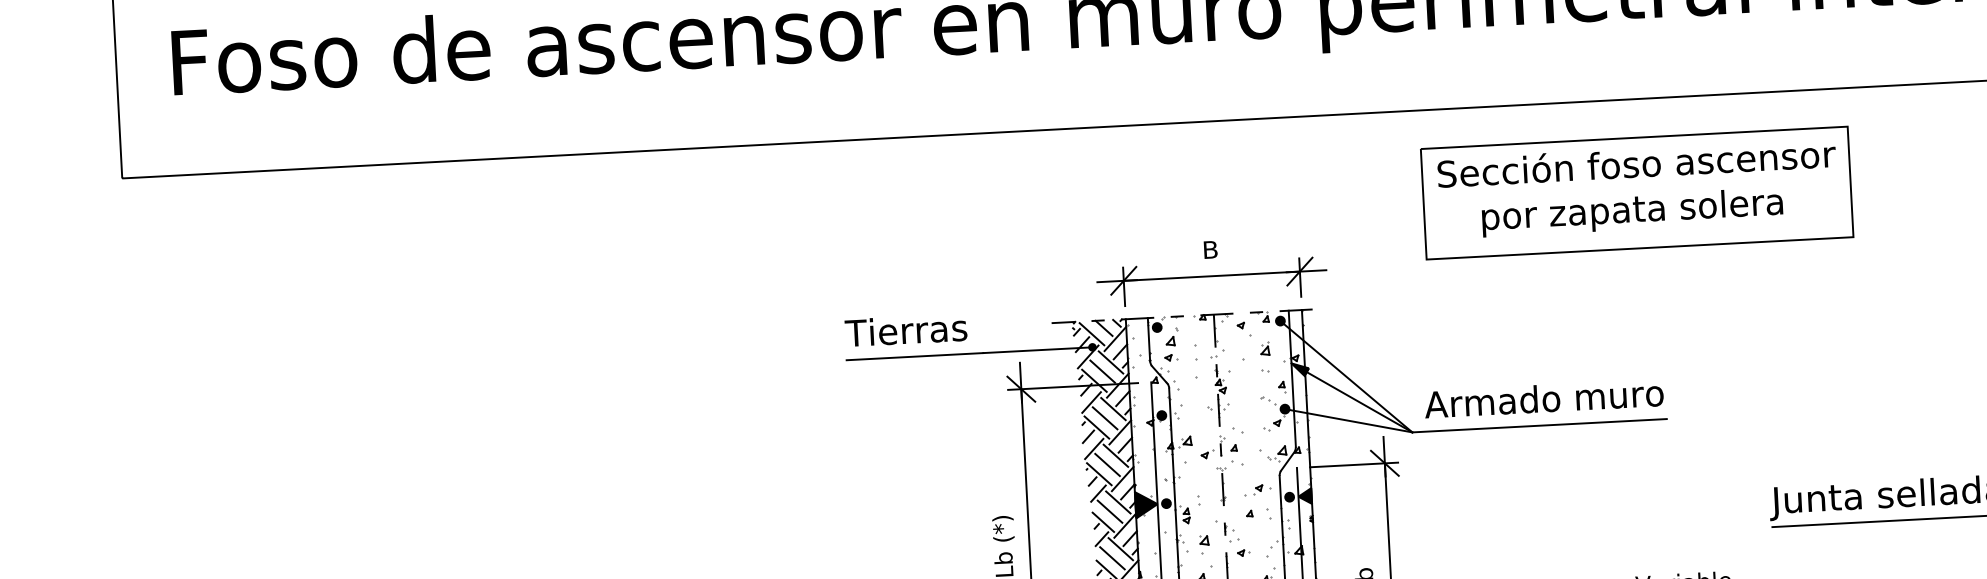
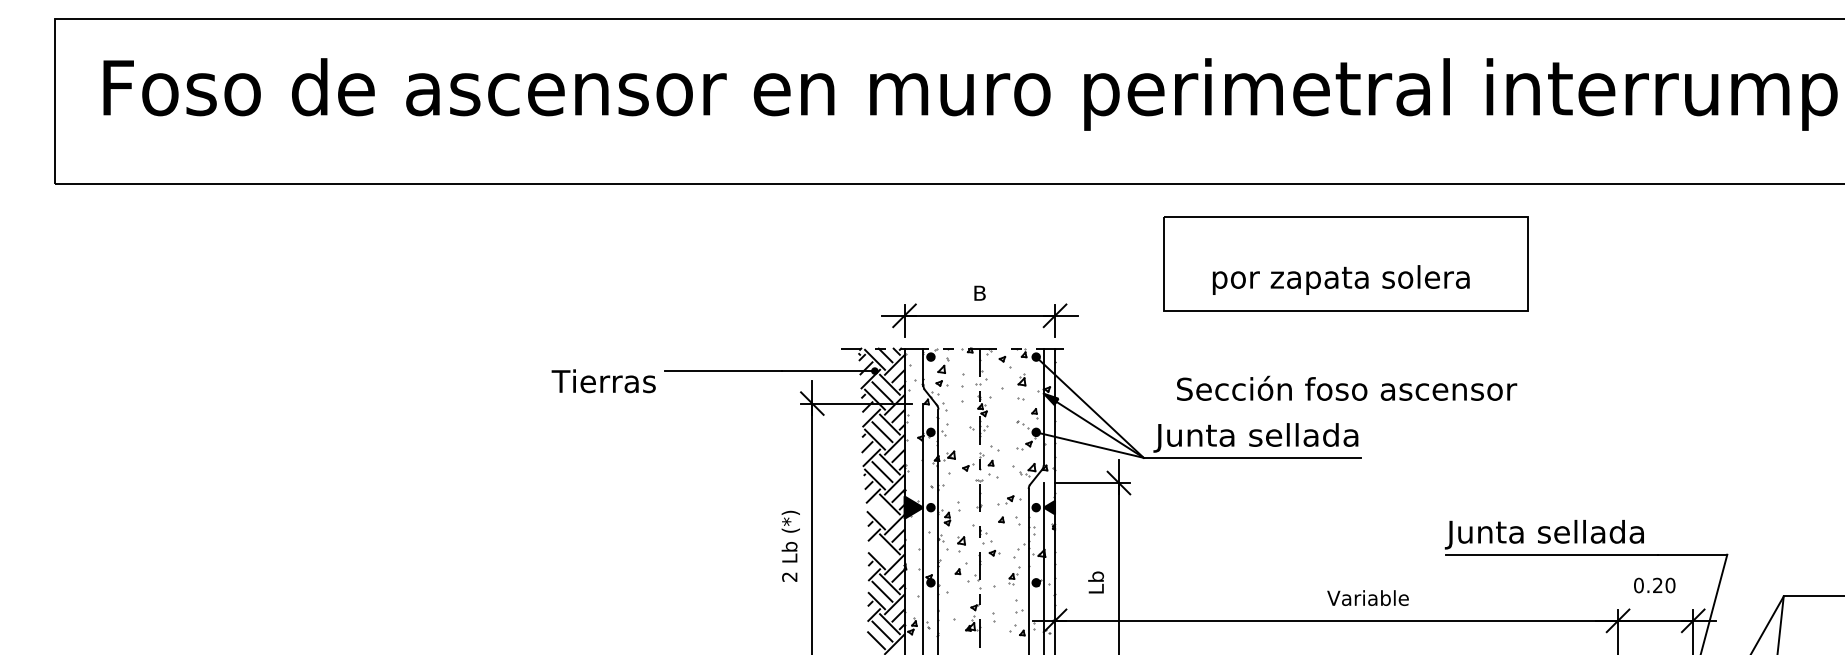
text: (1637, 162) -> (1347, 387), moved
text: (905, 330) -> (603, 381), moved
text: (1543, 401) -> (1256, 437), Armado muro -> Junta sellada
line: (1110, 511) -> (882, 511), removed
line: (1112, 557) -> (882, 551), removed

